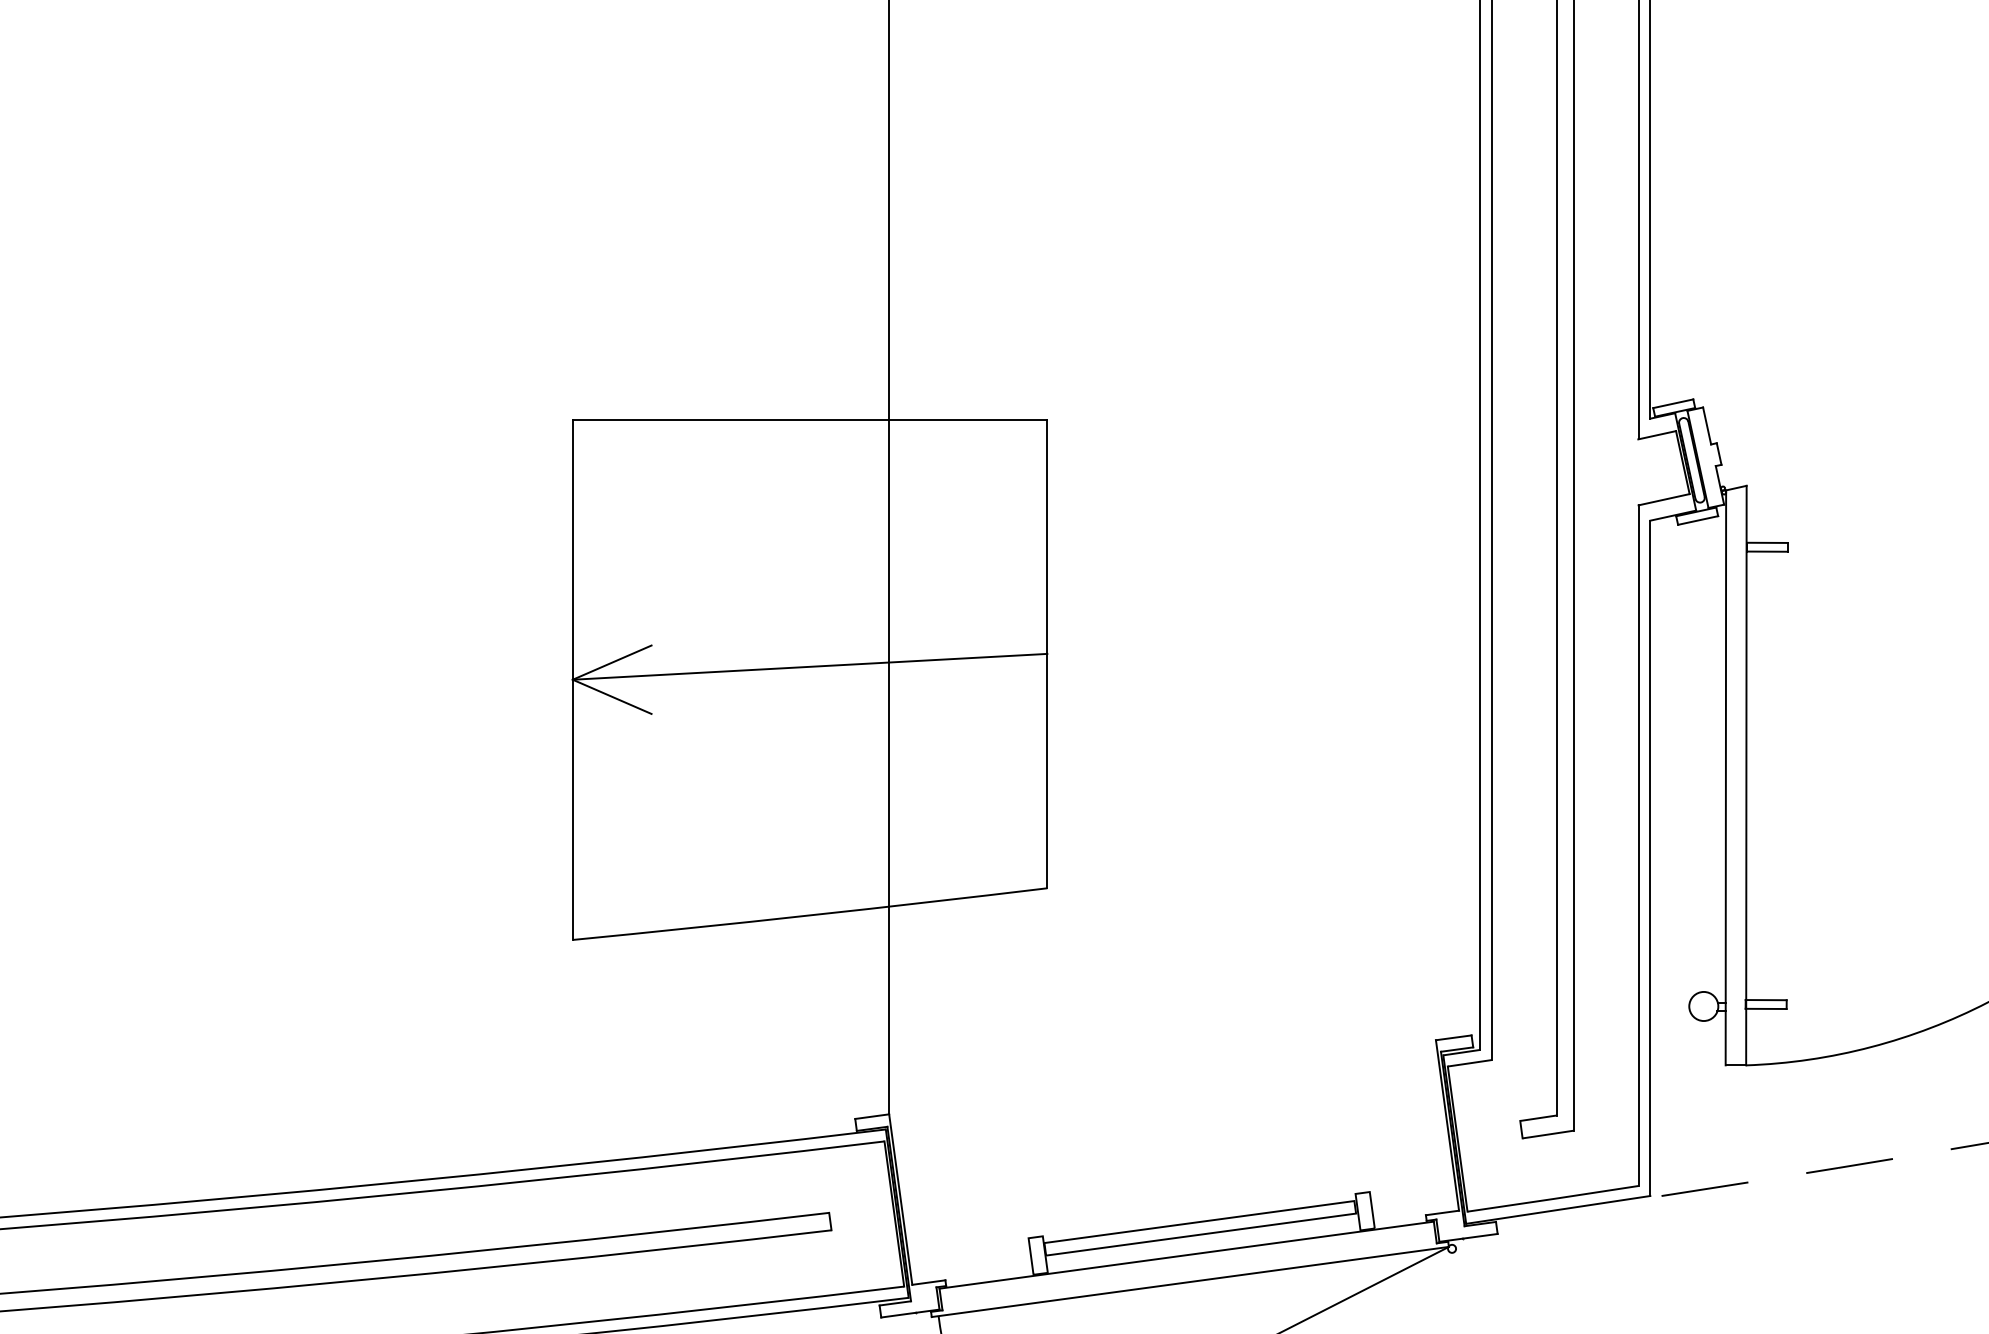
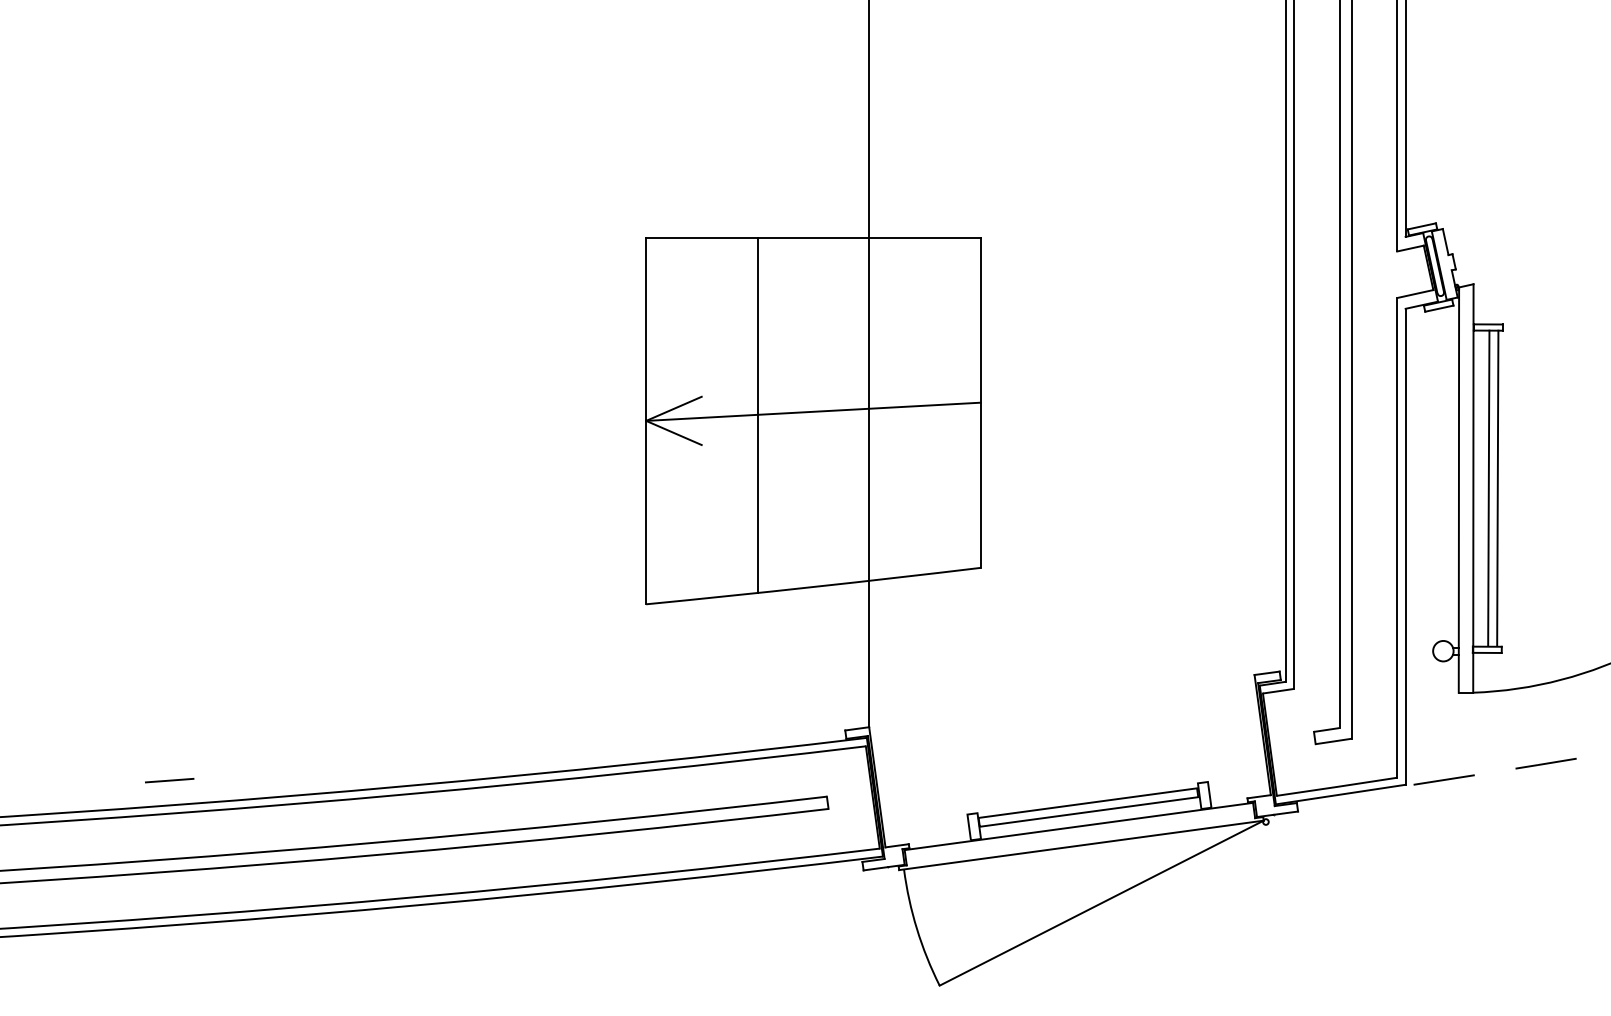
line: (730, 670) -> (757, 414), added
line: (1767, 774) -> (1488, 487), added
line: (1780, 774) -> (1497, 487), added

